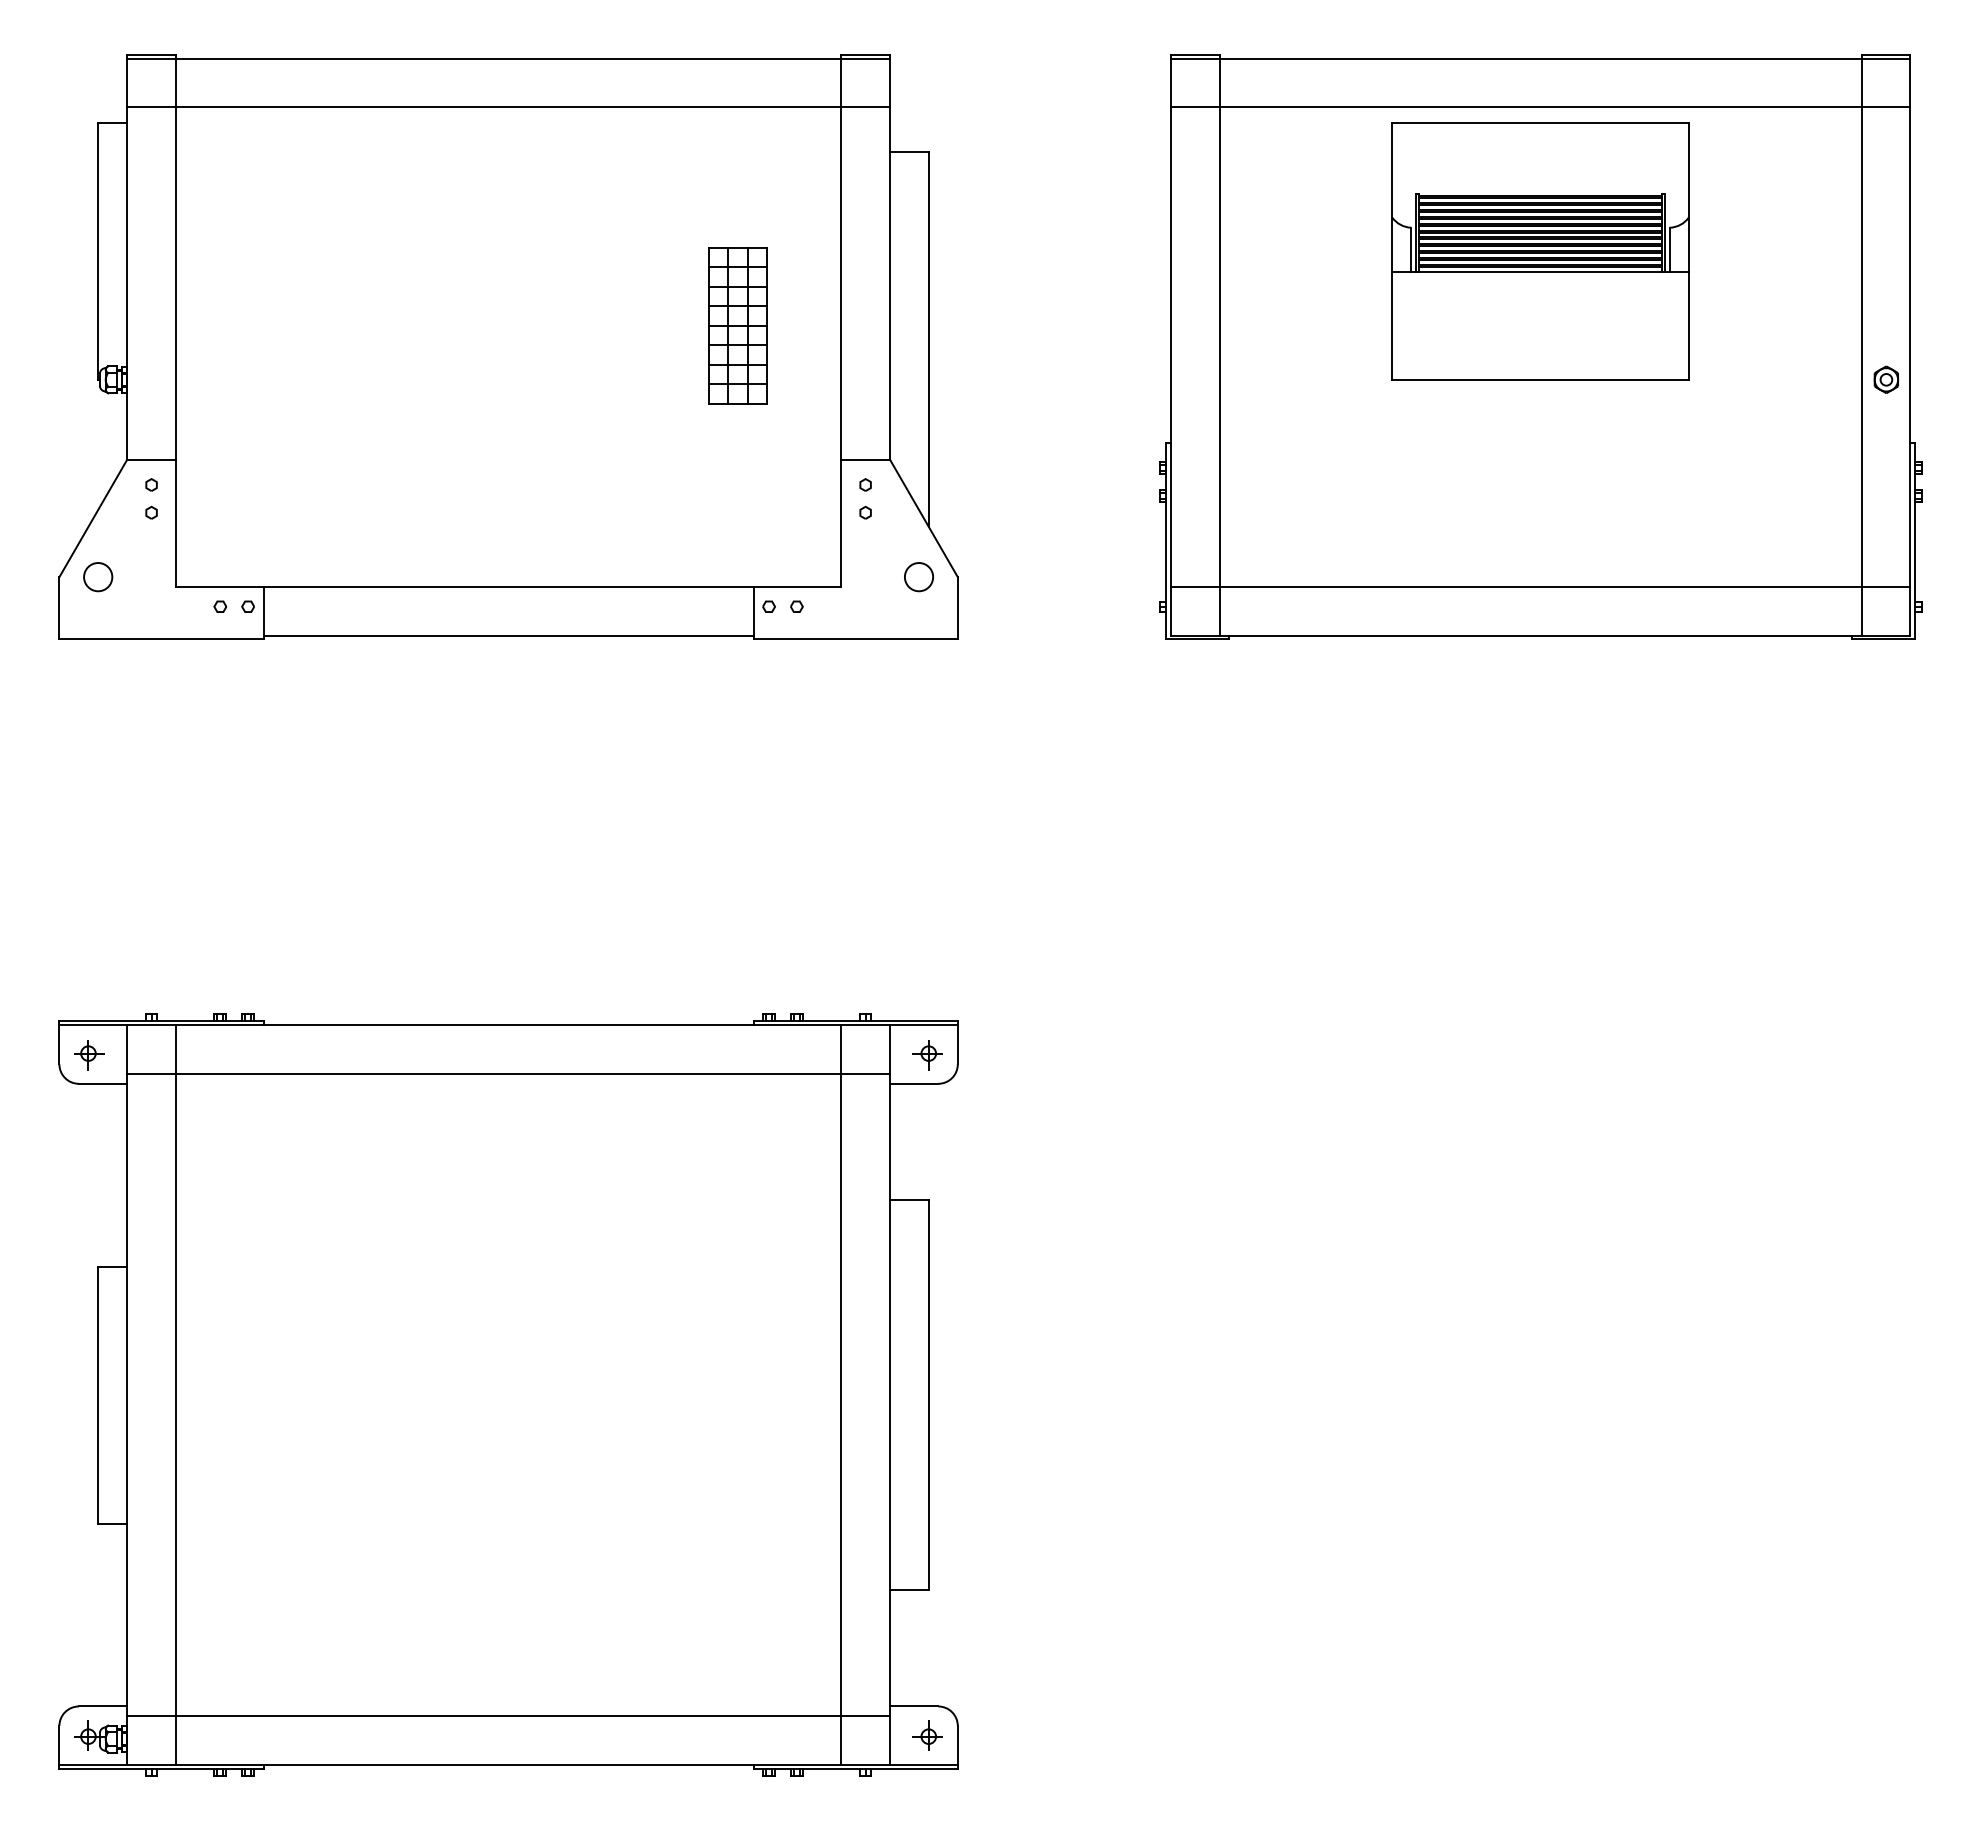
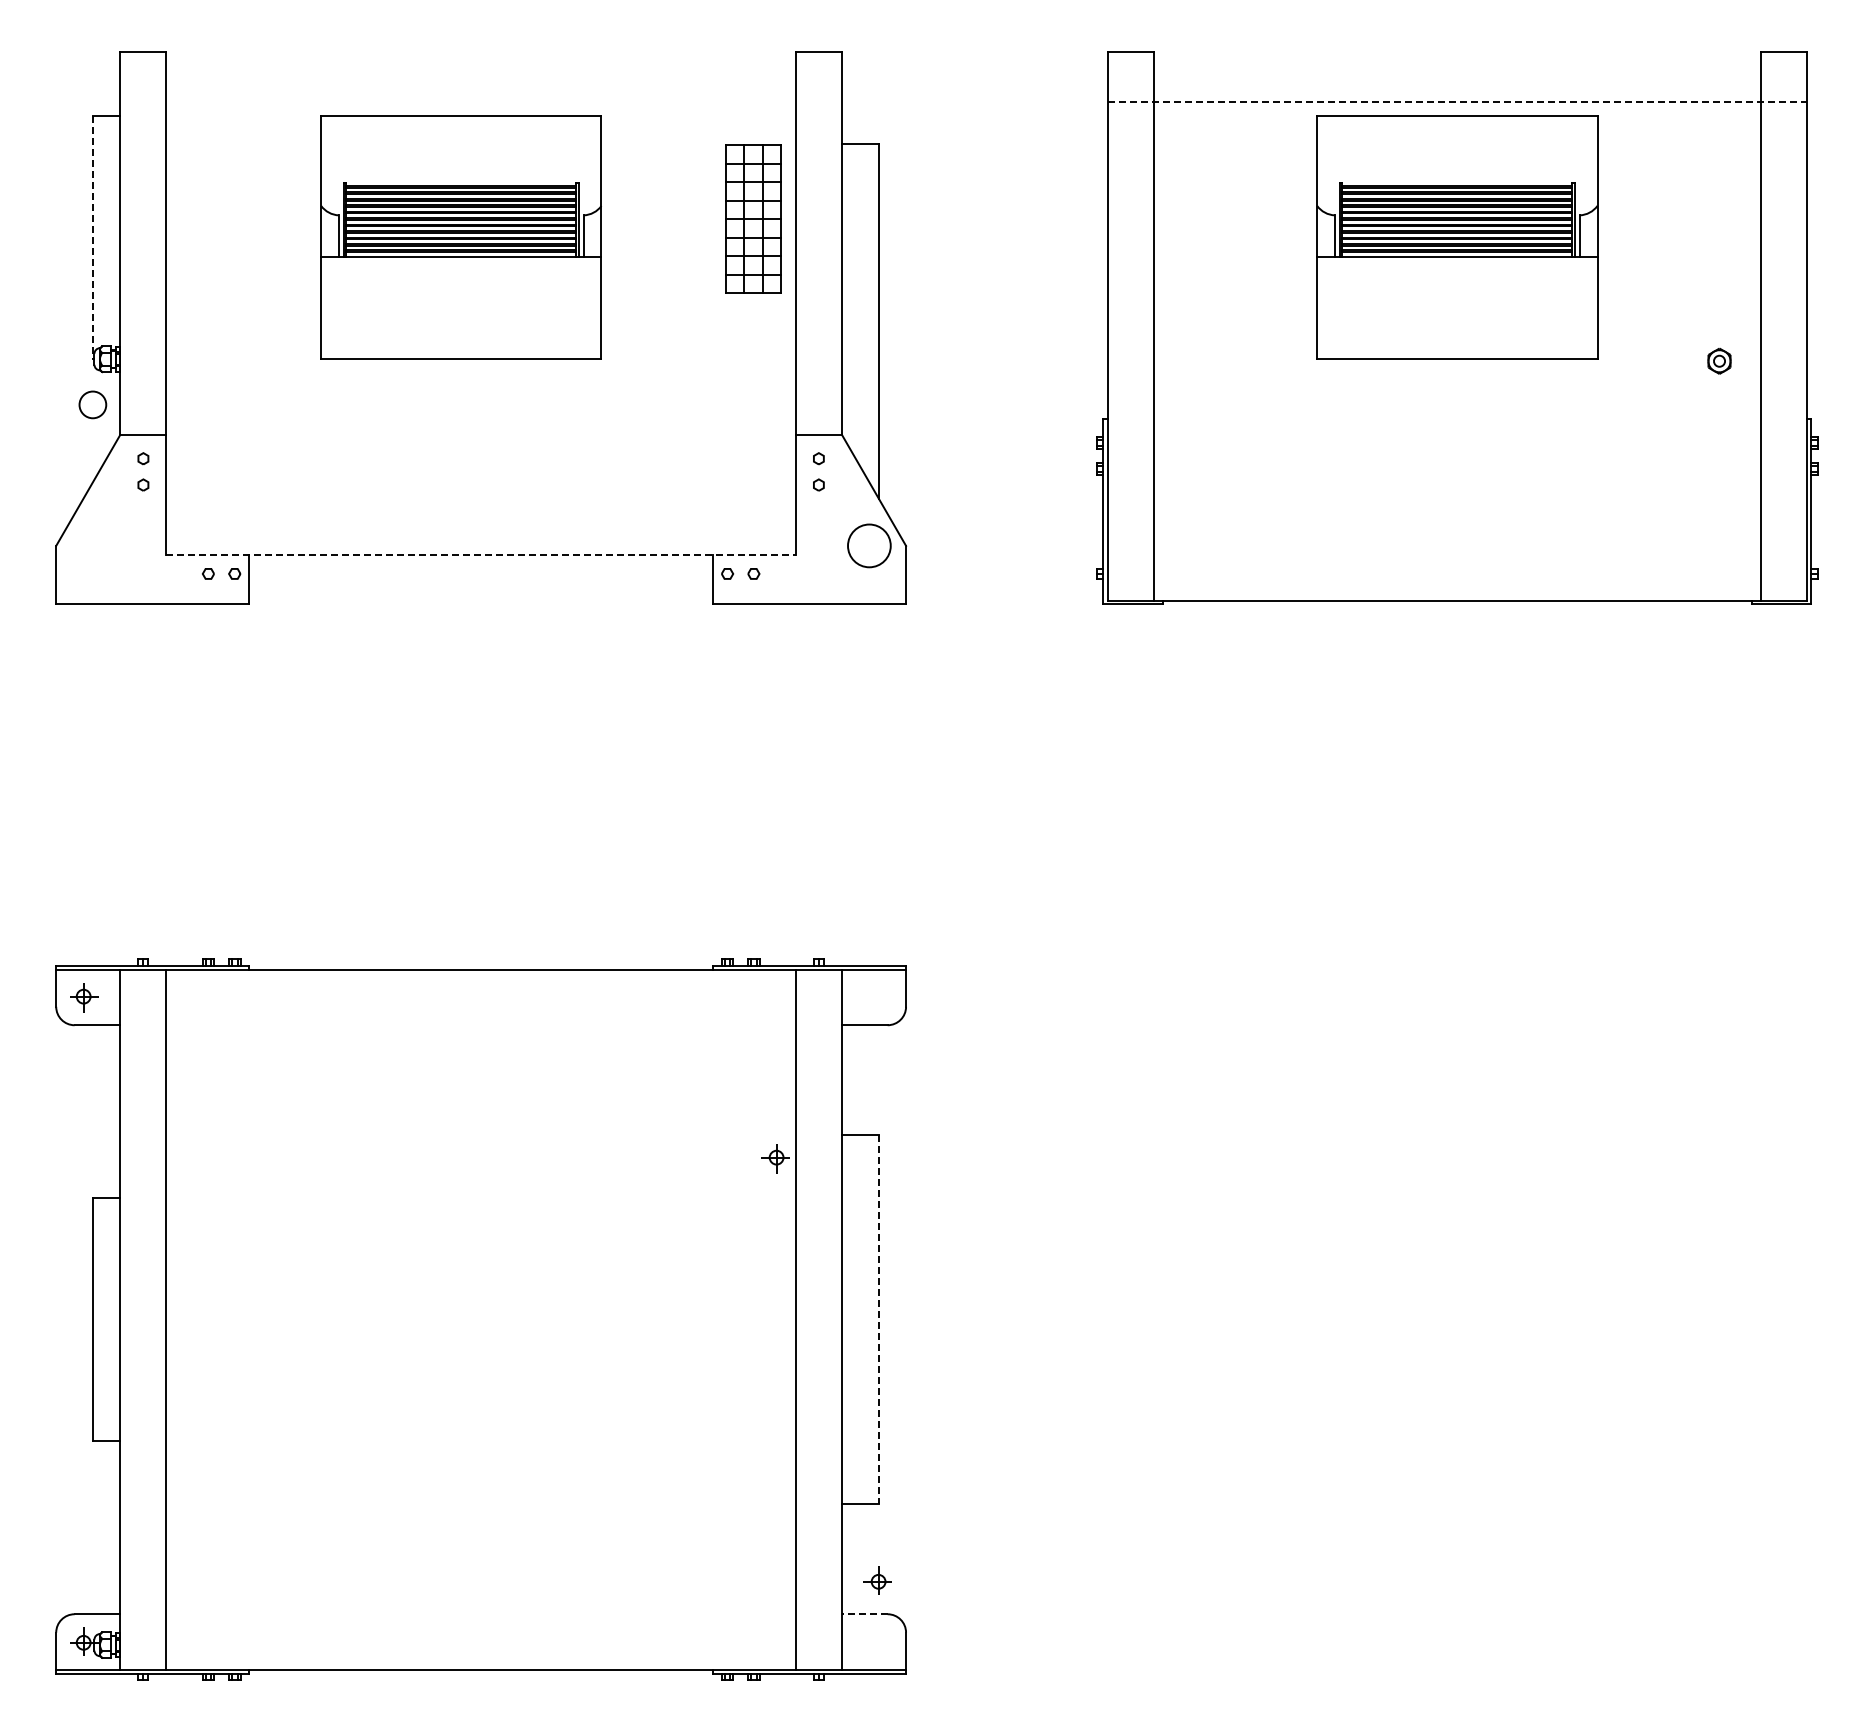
line: (508, 58) -> (481, 55), removed
line: (1540, 58) -> (1457, 55), removed
line: (508, 107) -> (481, 101), removed
line: (1540, 107) -> (1457, 101), solid -> dashed
line: (97, 251) -> (92, 237), solid -> dashed
part: (487, 251) -> (461, 237), added
part: (738, 325) -> (753, 218), moved
part: (1886, 379) -> (1719, 360), moved
circle: (97, 576) -> (92, 404), moved
circle: (919, 576) -> (869, 545), size x1.6
line: (508, 587) -> (481, 555), solid -> dashed
line: (1540, 587) -> (1457, 555), removed
line: (507, 635) -> (480, 601), removed
part: (927, 1054) -> (775, 1158), moved
line: (508, 1074) -> (481, 1016), removed
line: (928, 1395) -> (878, 1320), solid -> dashed
line: (913, 1706) -> (864, 1614), solid -> dashed
line: (508, 1716) -> (481, 1623), removed
part: (927, 1735) -> (877, 1580), moved

